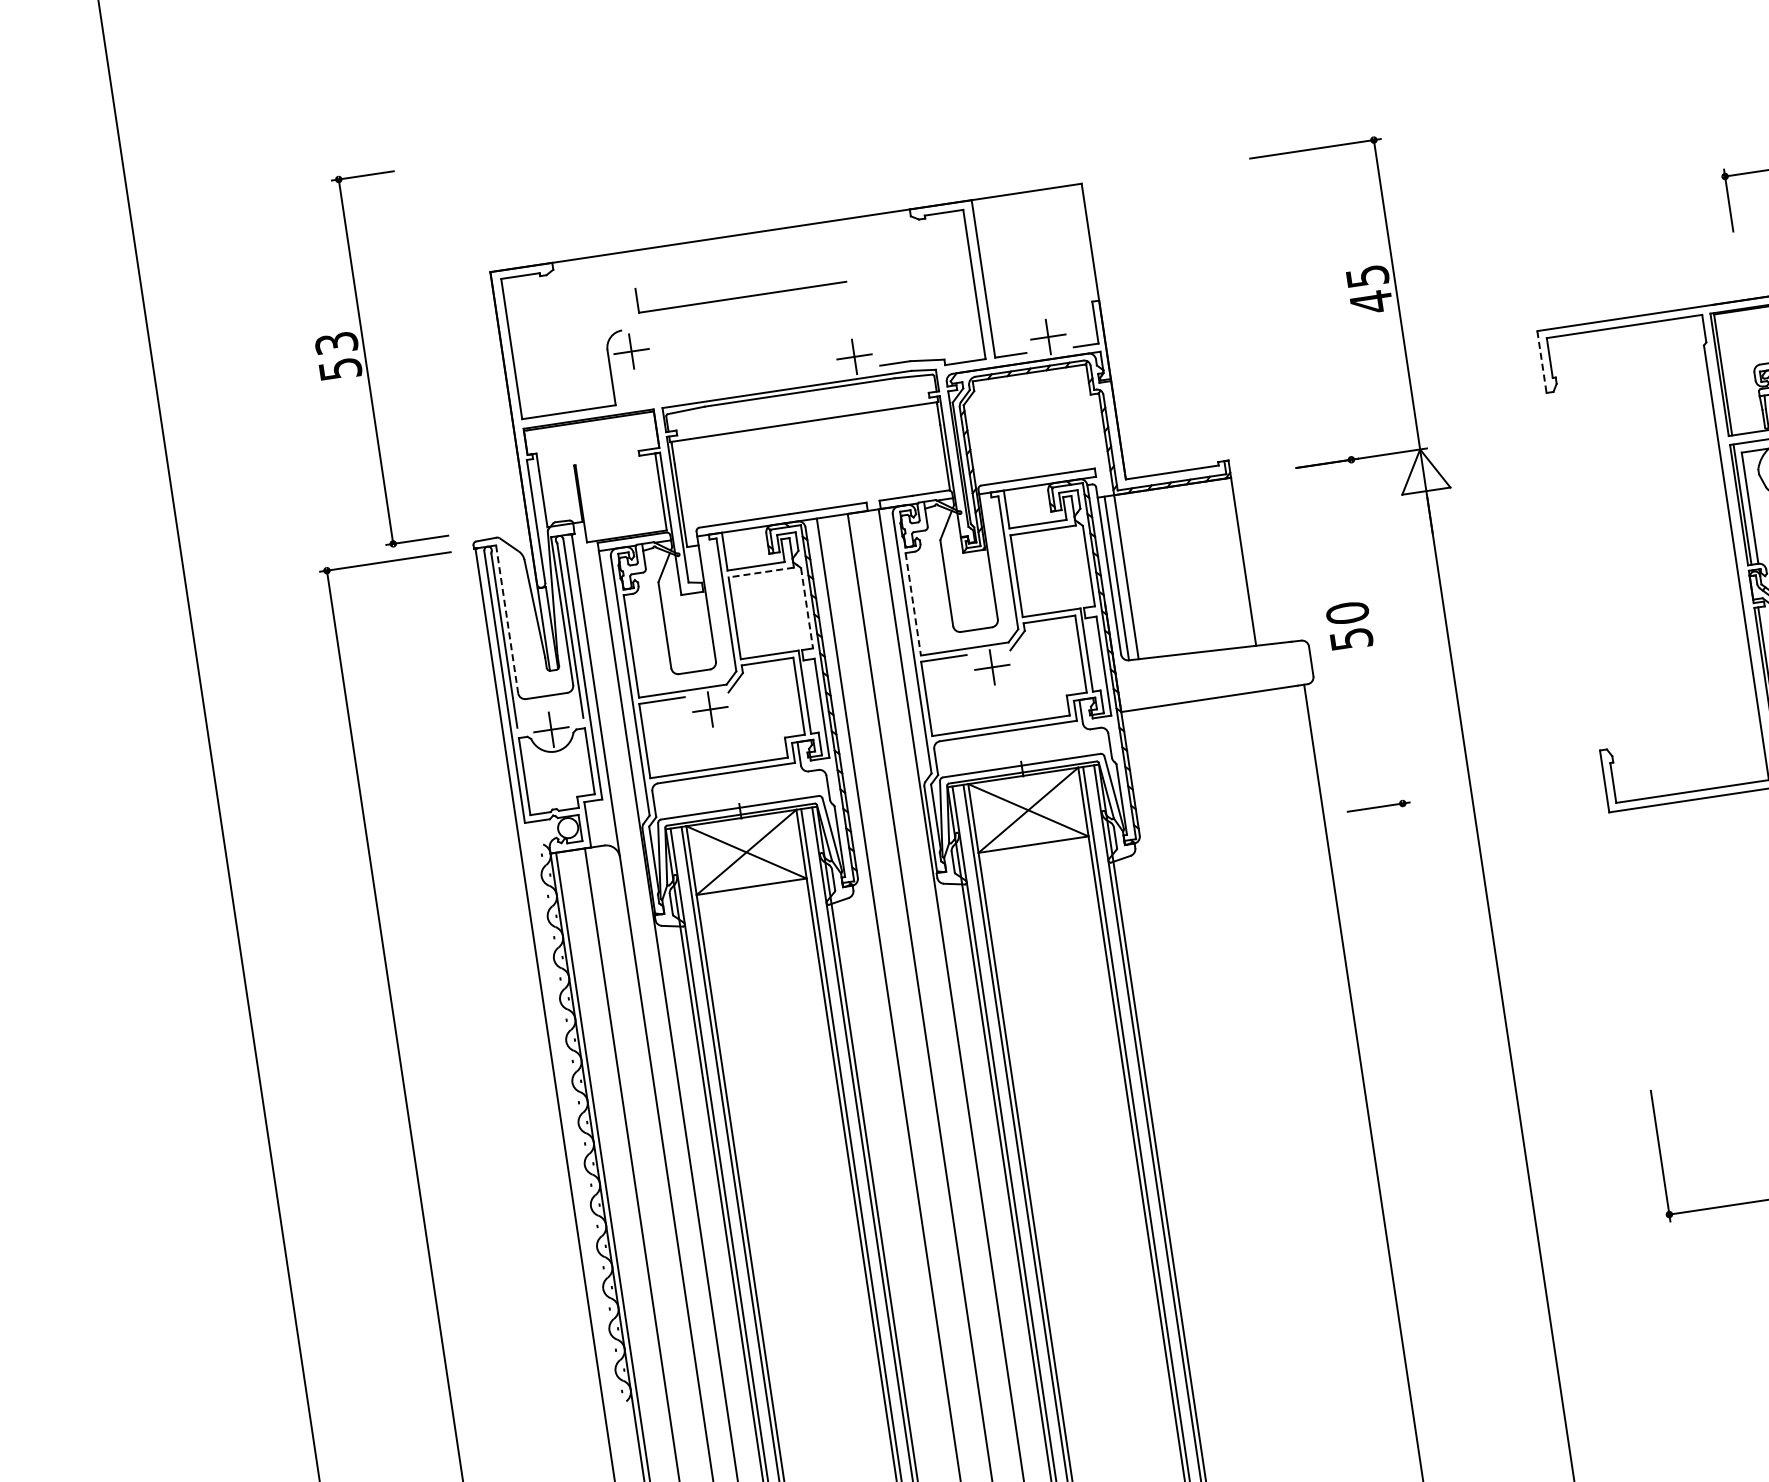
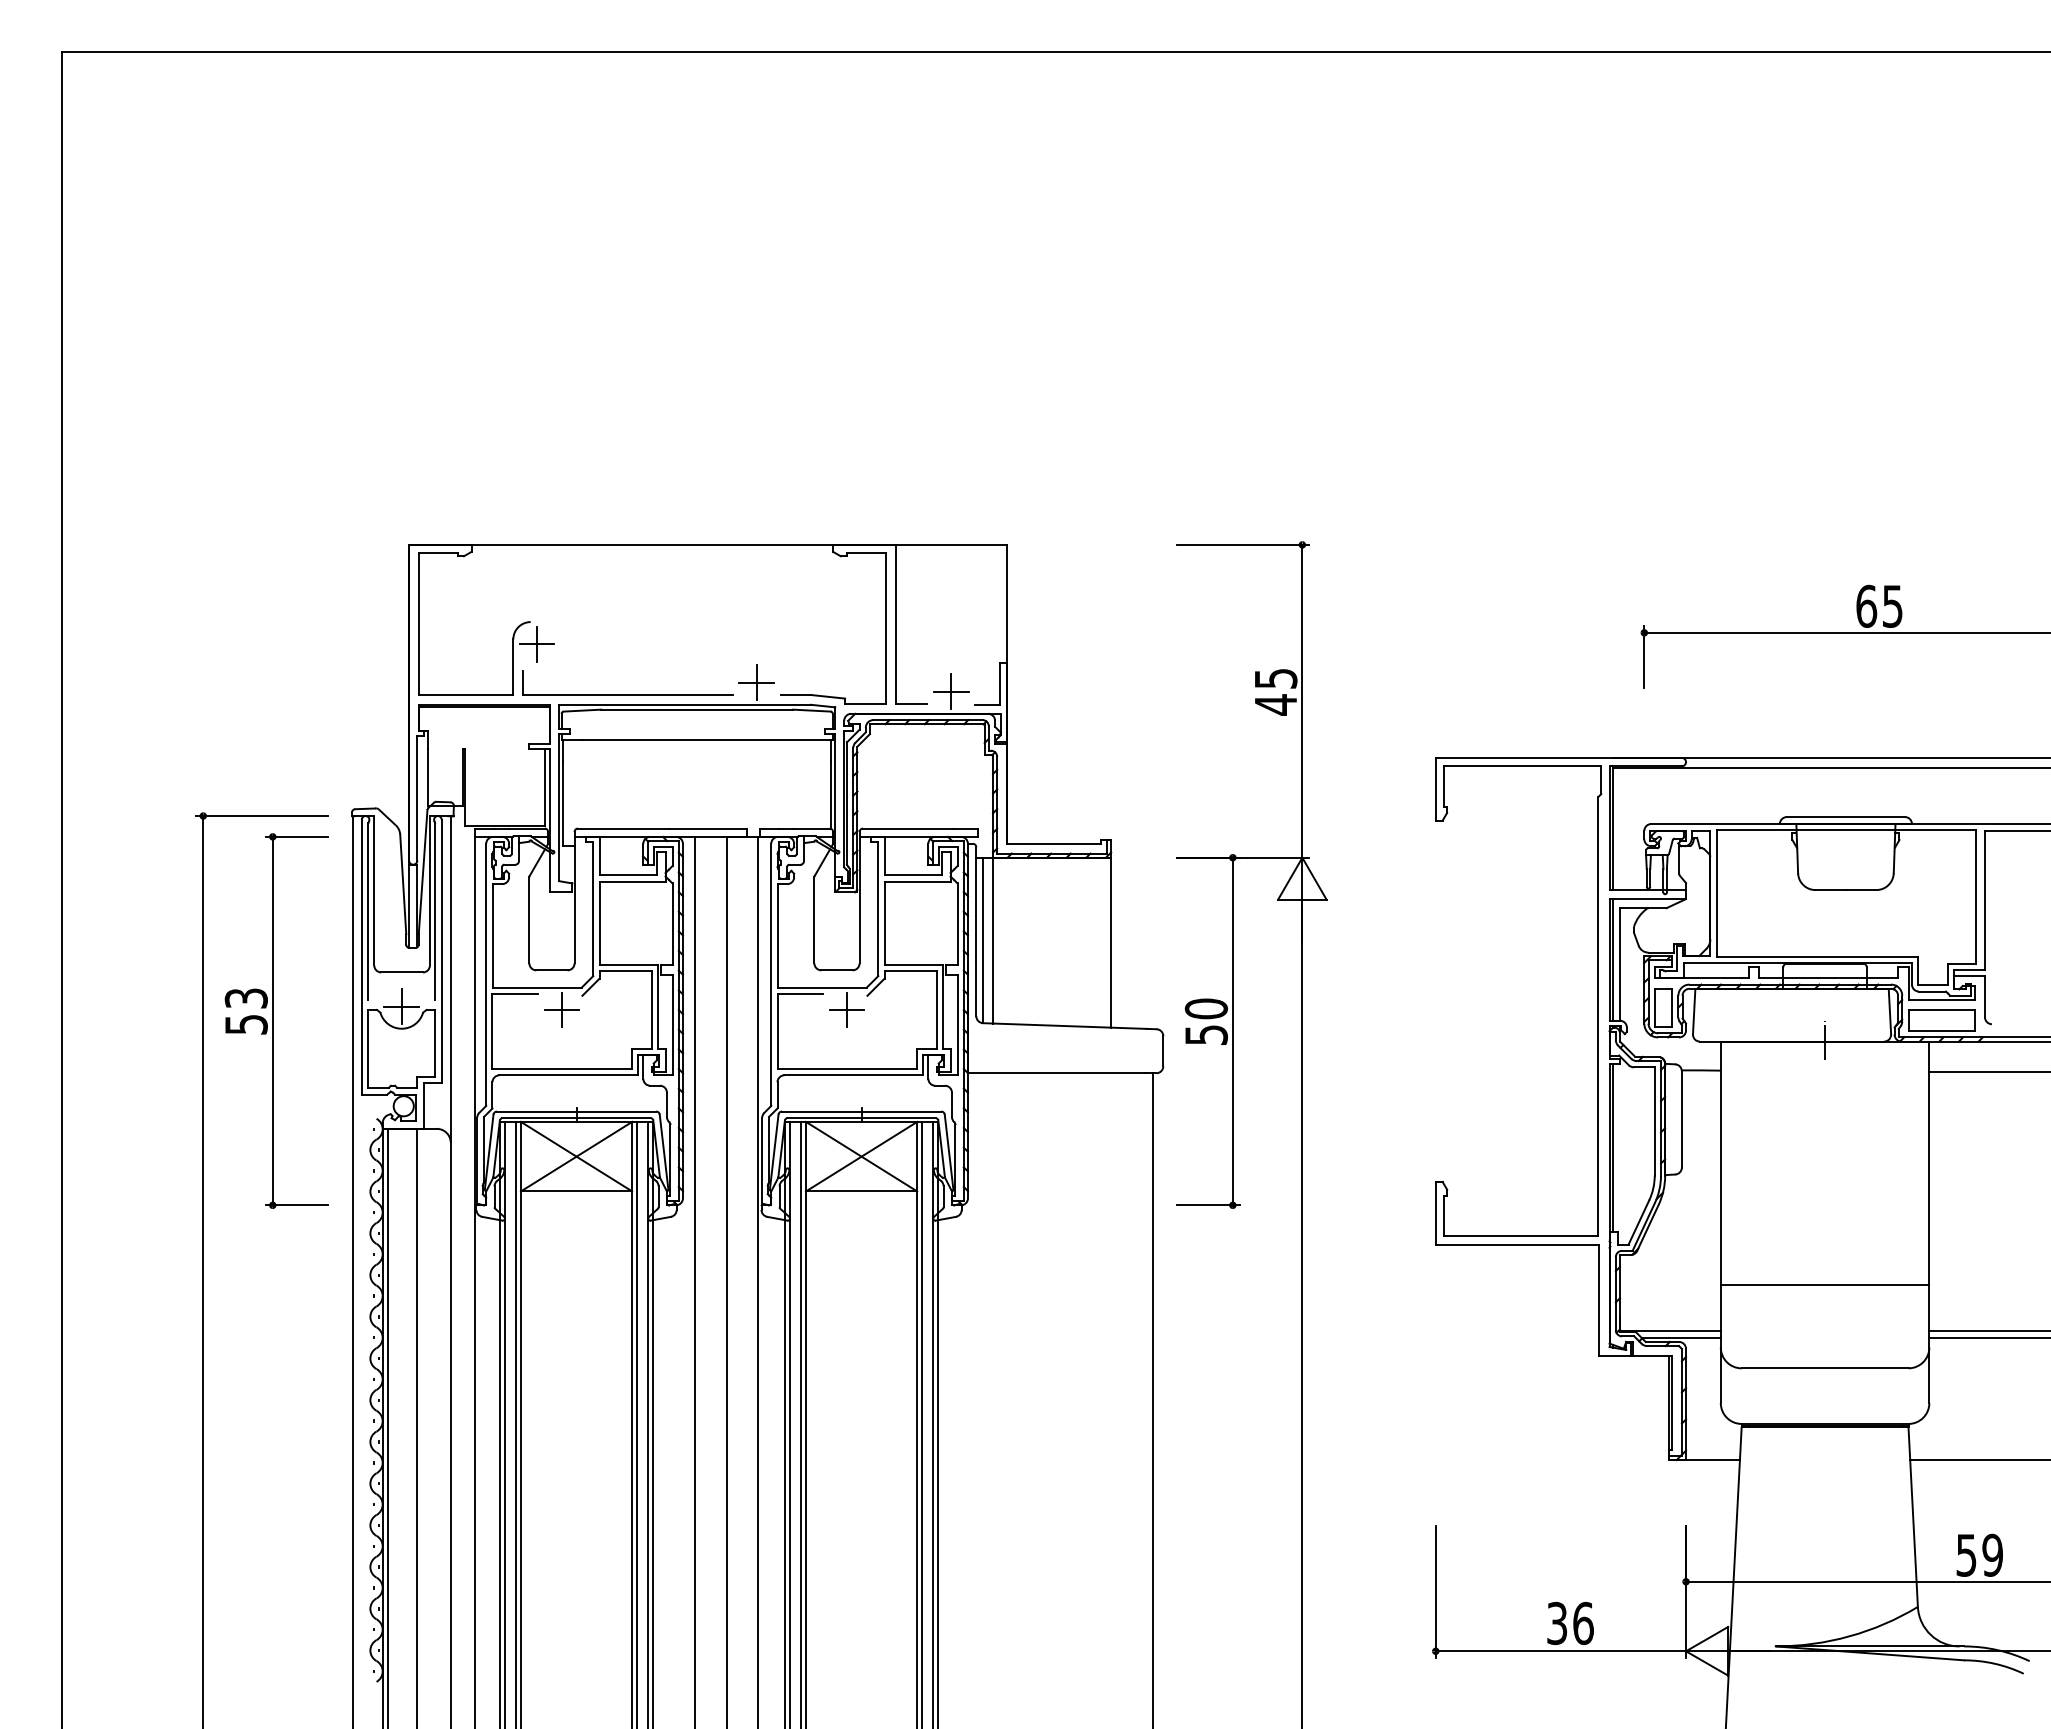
part: (742, 296) -> (627, 694), moved
part: (369, 360) -> (276, 1020), moved
line: (1541, 362) -> (1435, 789), dashed -> solid
line: (761, 572) -> (632, 882), dashed -> solid
line: (913, 603) -> (778, 935), dashed -> solid
line: (807, 608) -> (672, 924), dashed -> solid
line: (507, 619) -> (374, 890), dashed -> solid
line: (1376, 631) -> (1232, 1031), added

